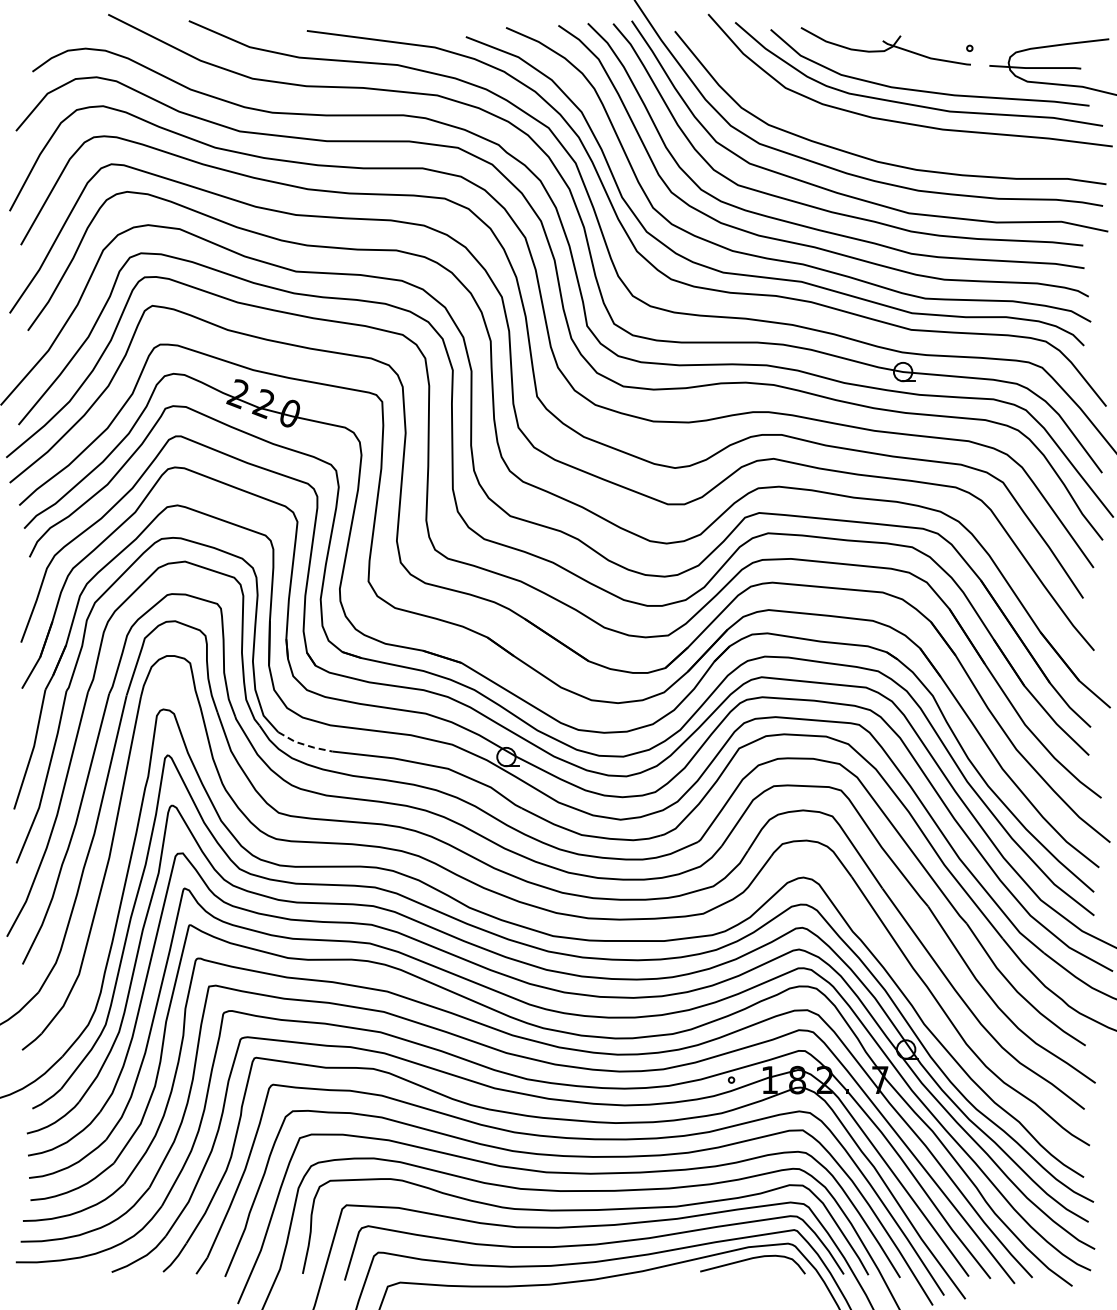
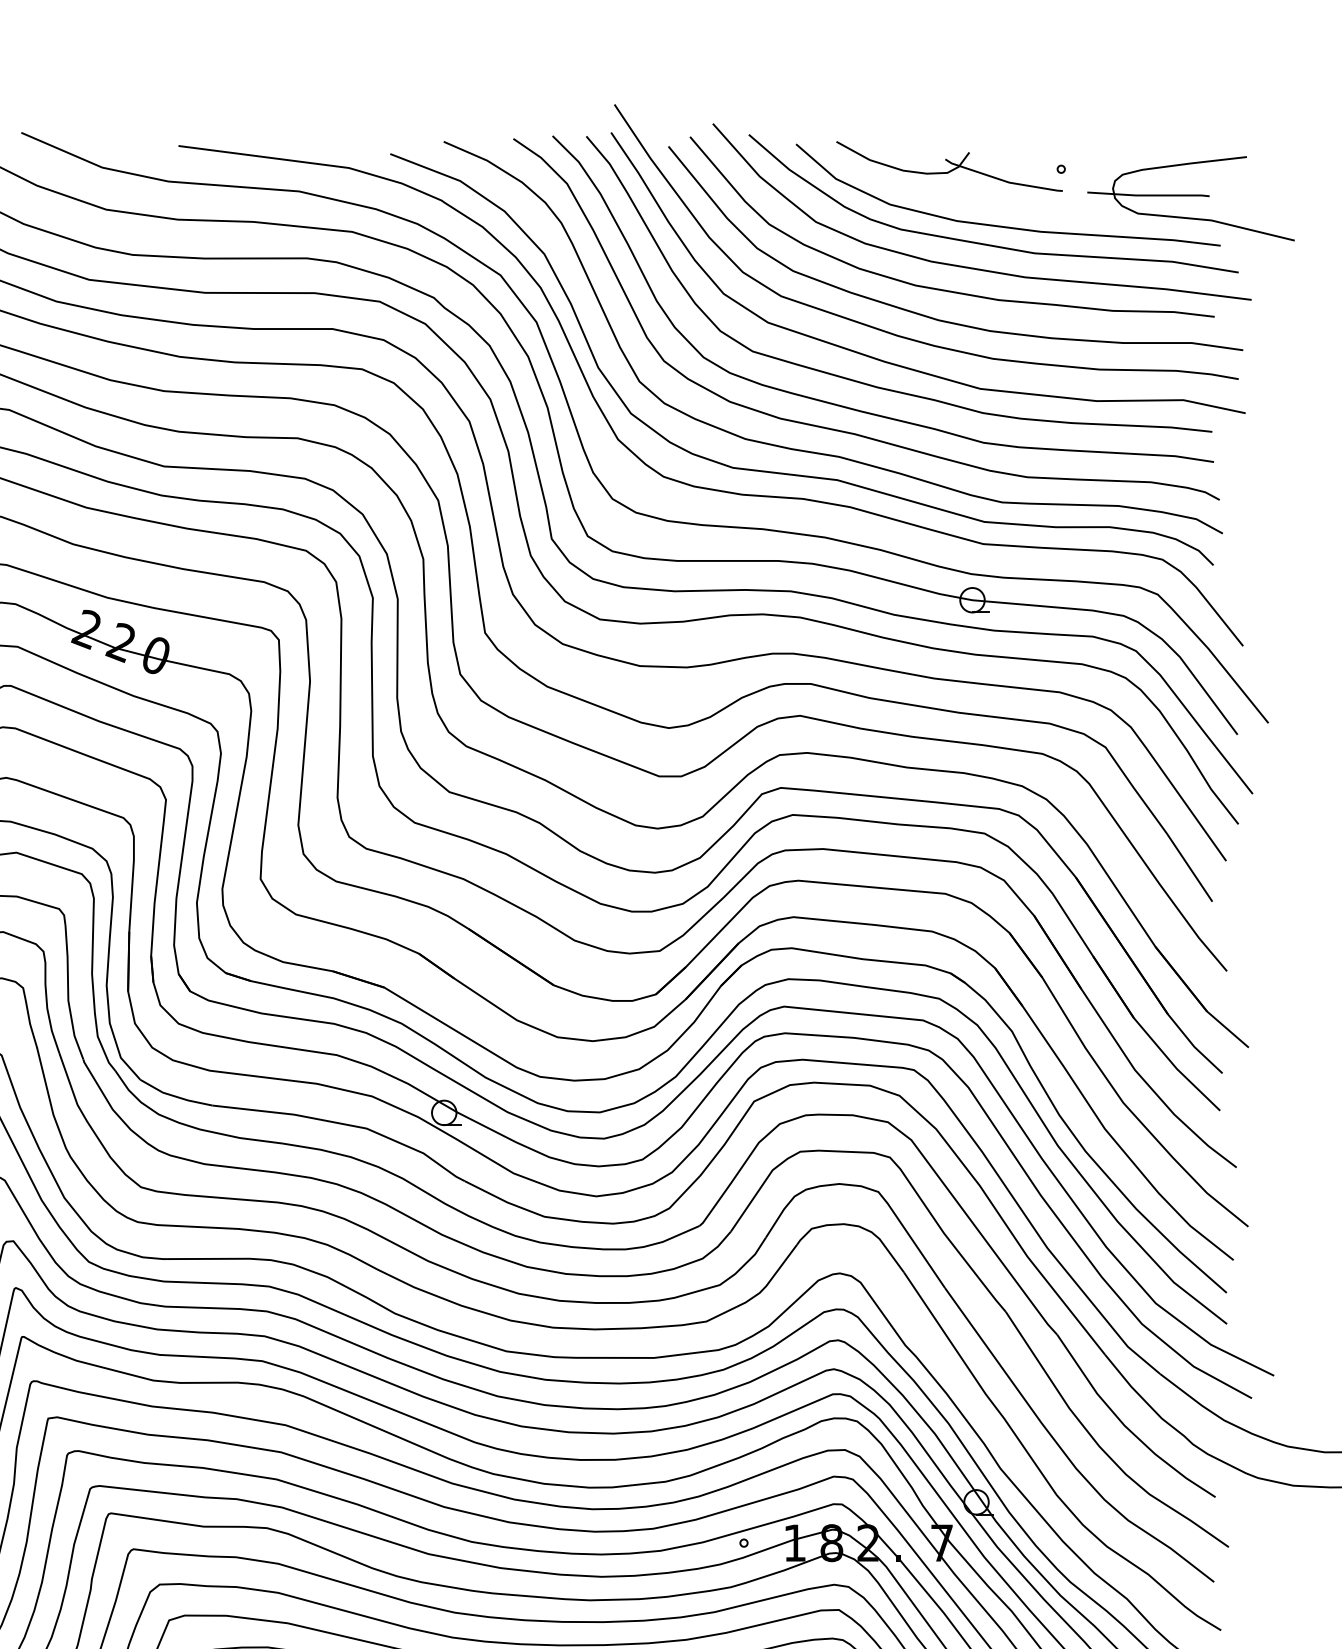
curve: (878, 137) -> (939, 287), added
line: (304, 744) -> (175, 1096), dashed -> solid

